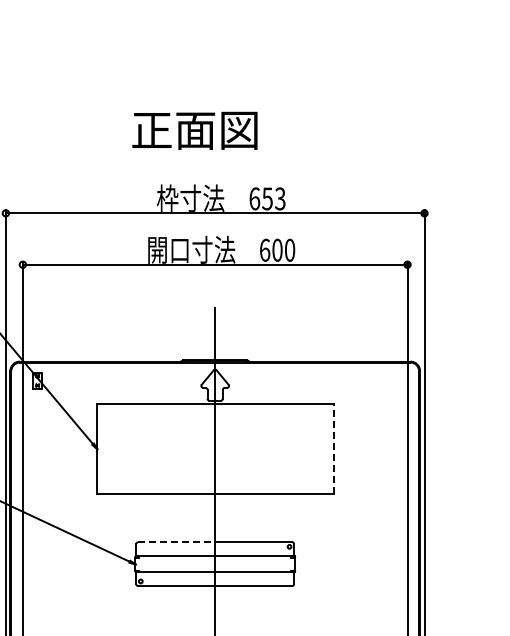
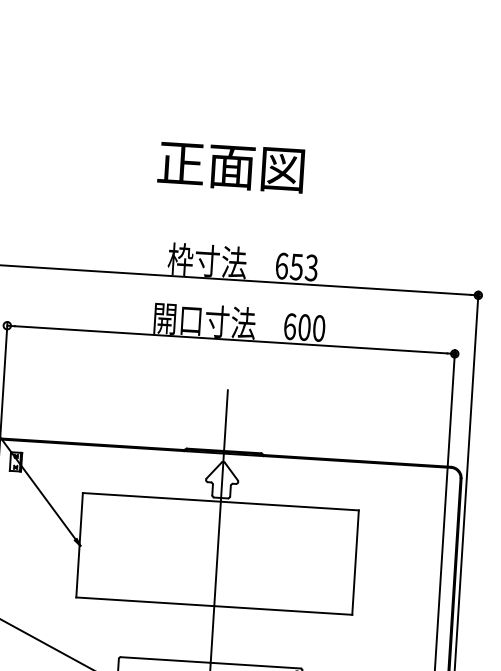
text: (194, 130) -> (230, 166), moved
line: (333, 448) -> (355, 562), dashed -> solid
line: (176, 542) -> (165, 660), dashed -> solid

